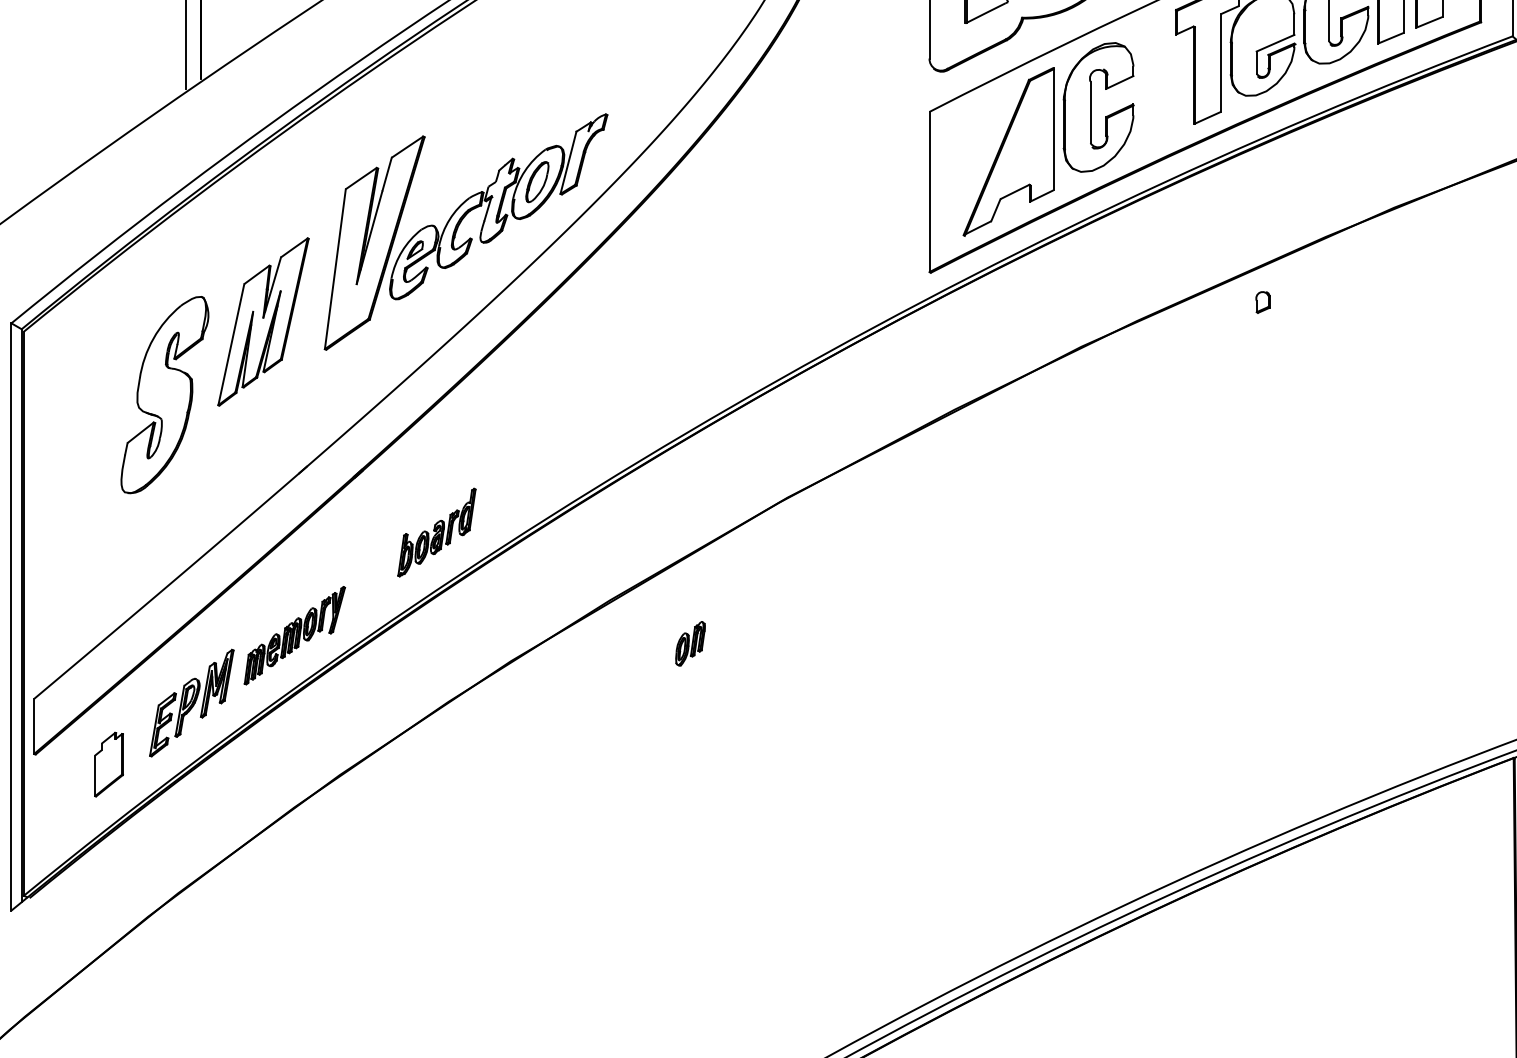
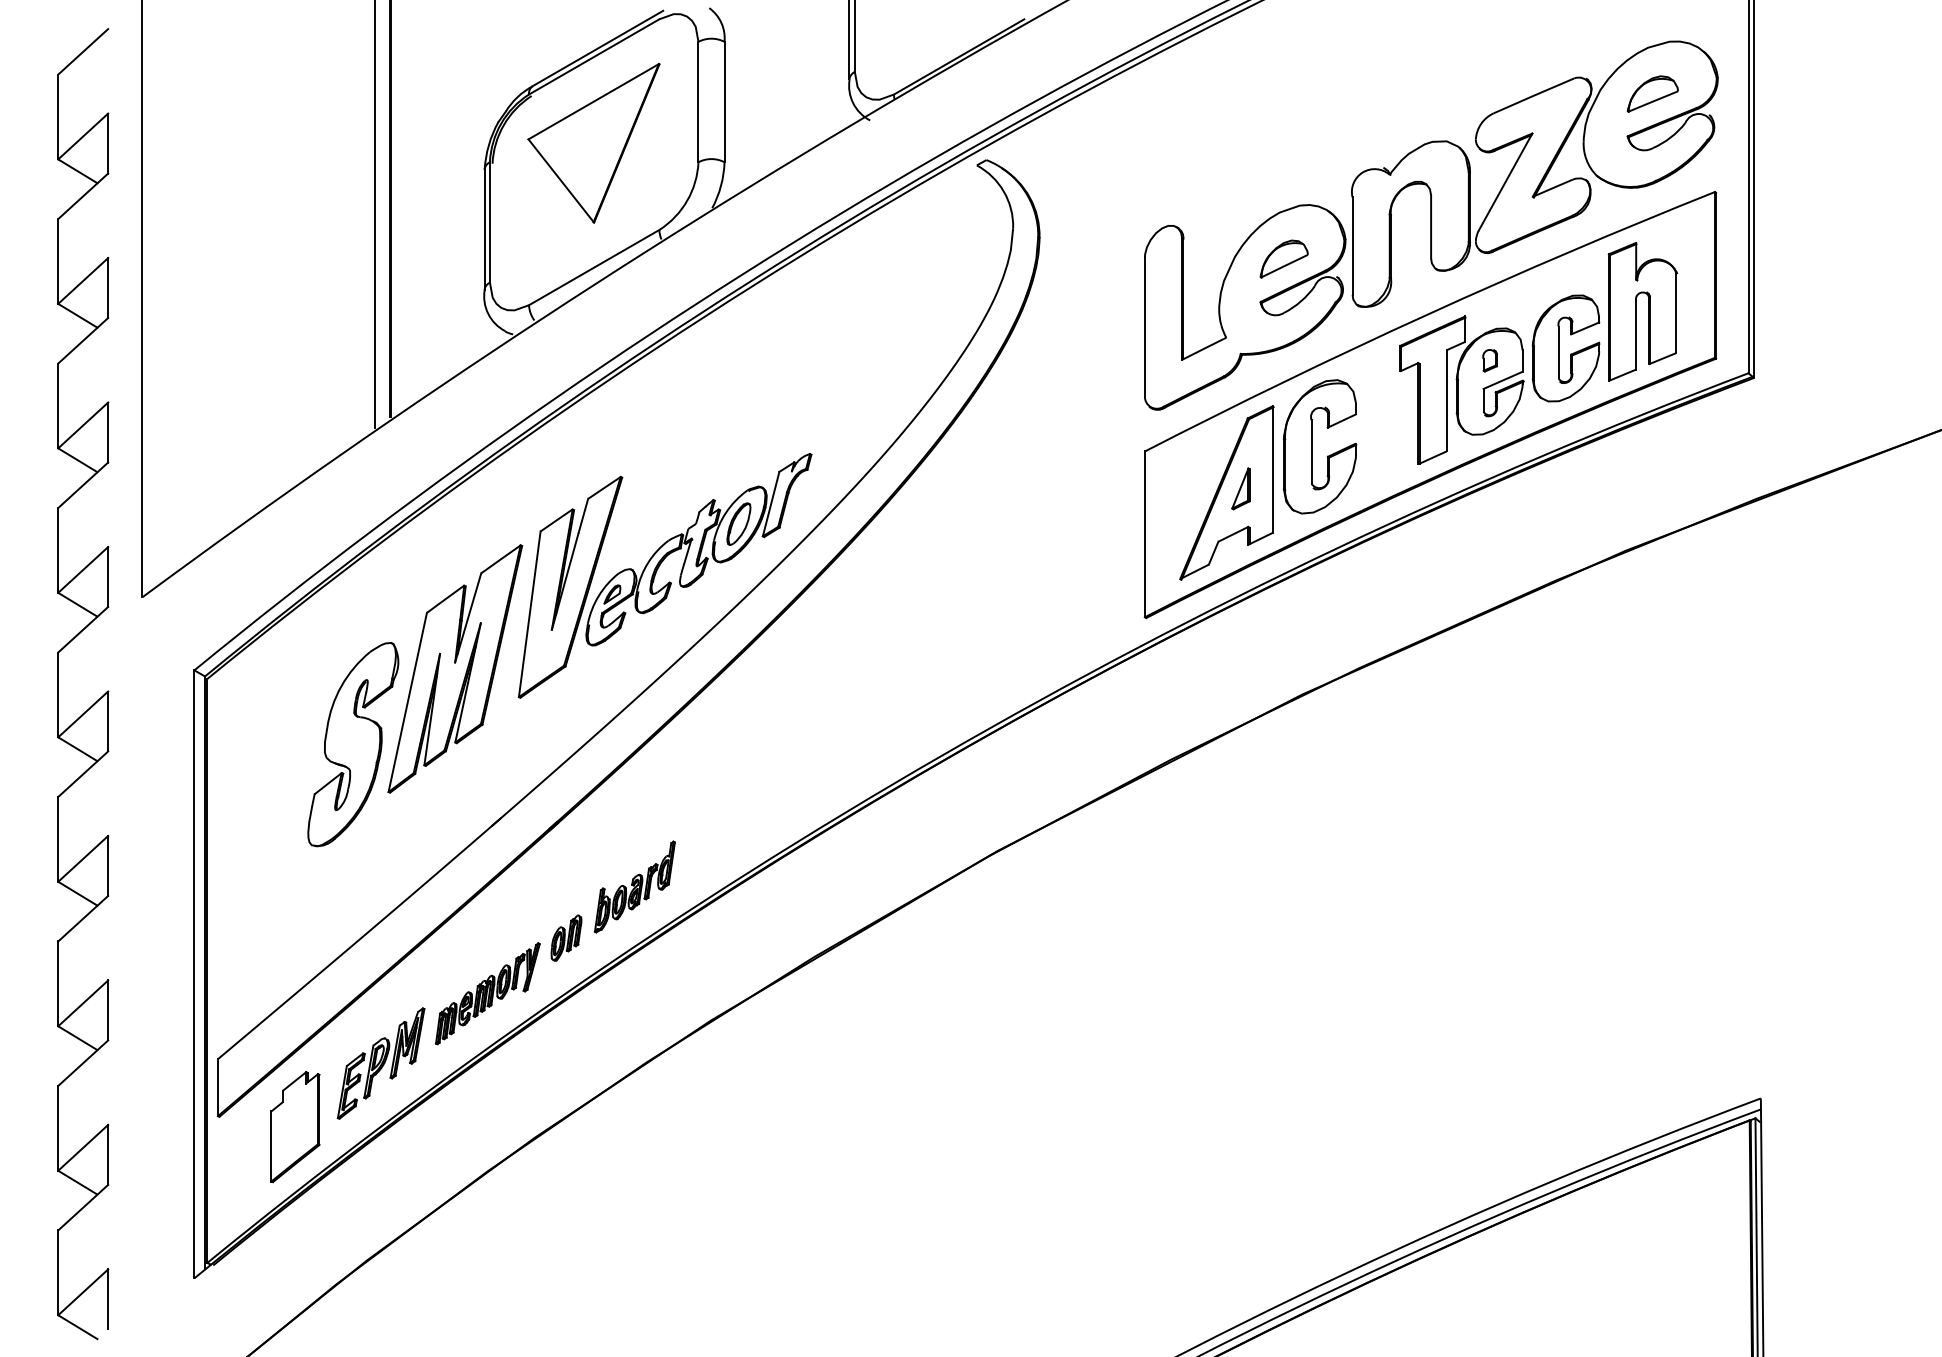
part: (1021, 147) -> (1240, 488), added
part: (1262, 302) -> (1489, 360), moved
part: (263, 321) -> (455, 668), size x1.43
part: (690, 643) -> (566, 937), moved
part: (109, 764) -> (295, 1127), size x1.67

